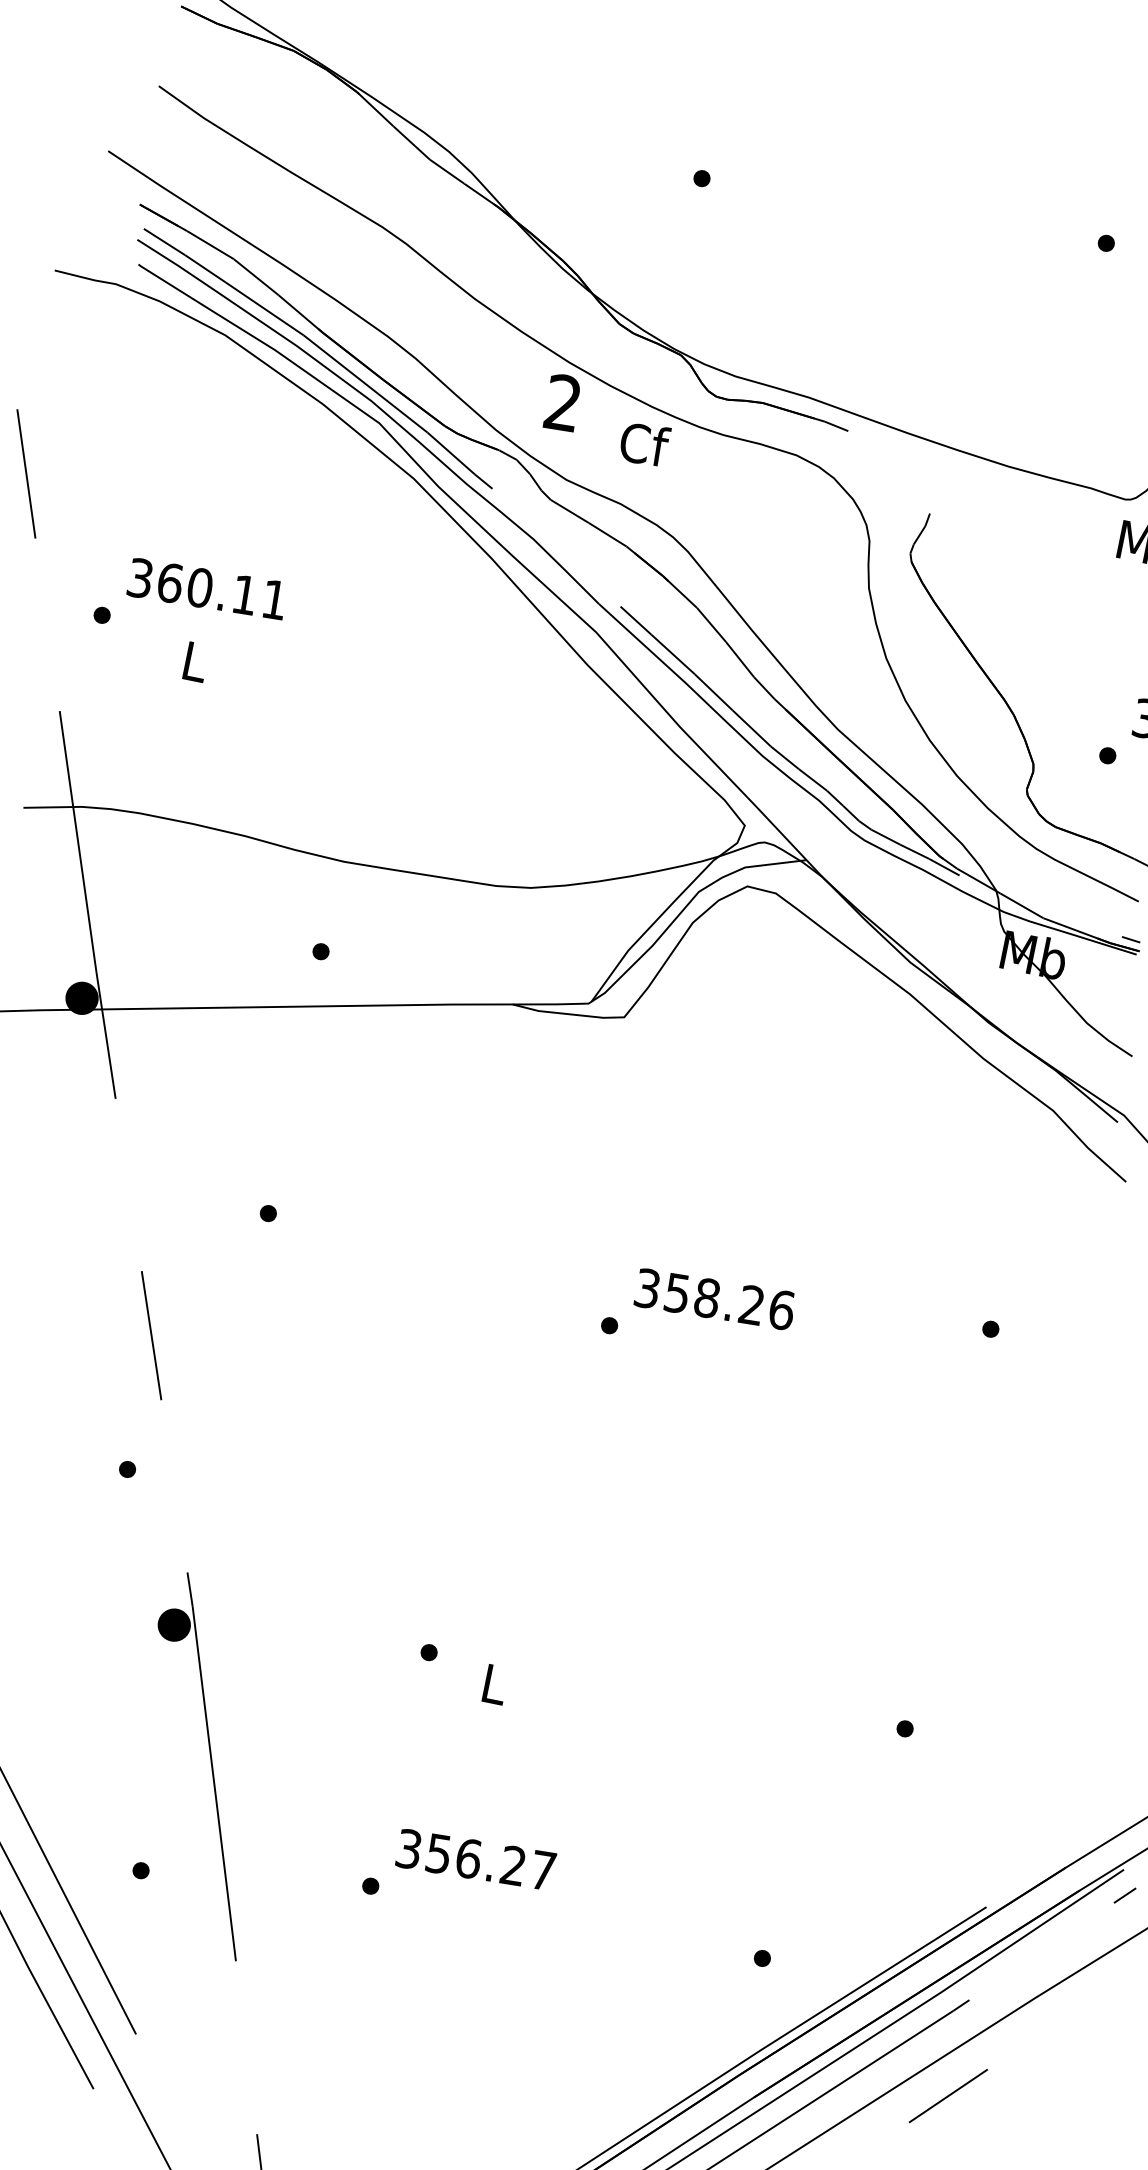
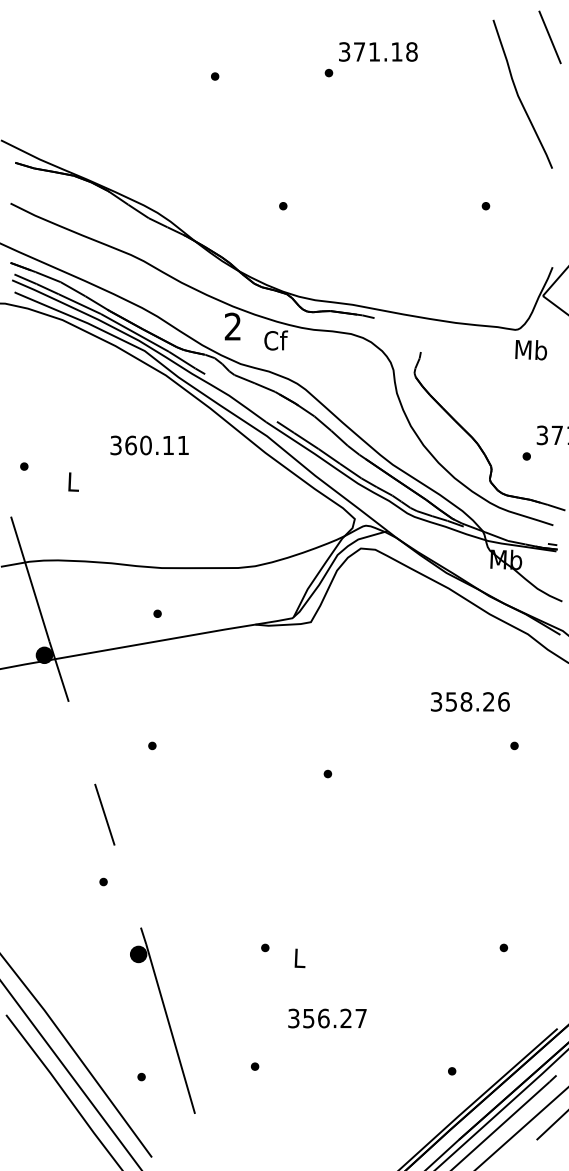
text: (207, 588) -> (149, 445), moved
text: (715, 1298) -> (470, 701), moved
text: (476, 1859) -> (327, 1018), moved

